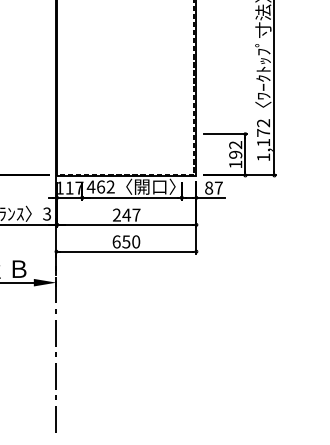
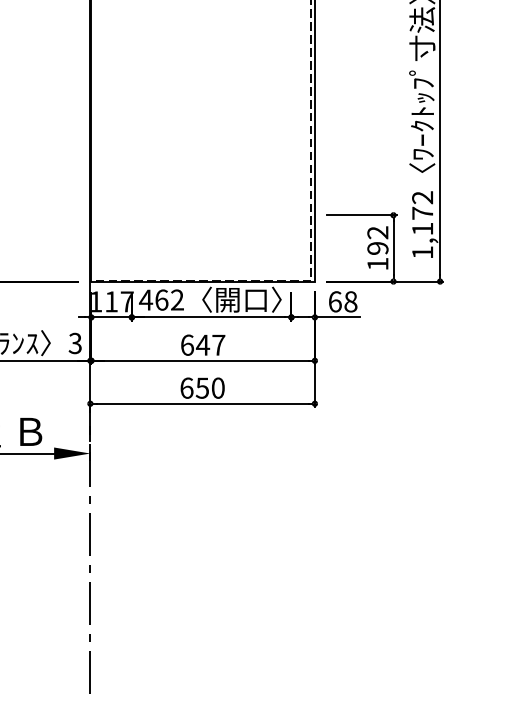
text: (213, 187) -> (342, 300), 87 -> 68
text: (117, 214) -> (188, 344), 247 -> 647

